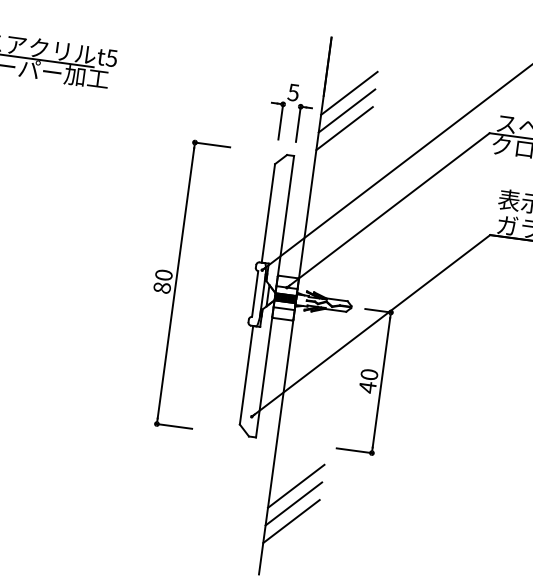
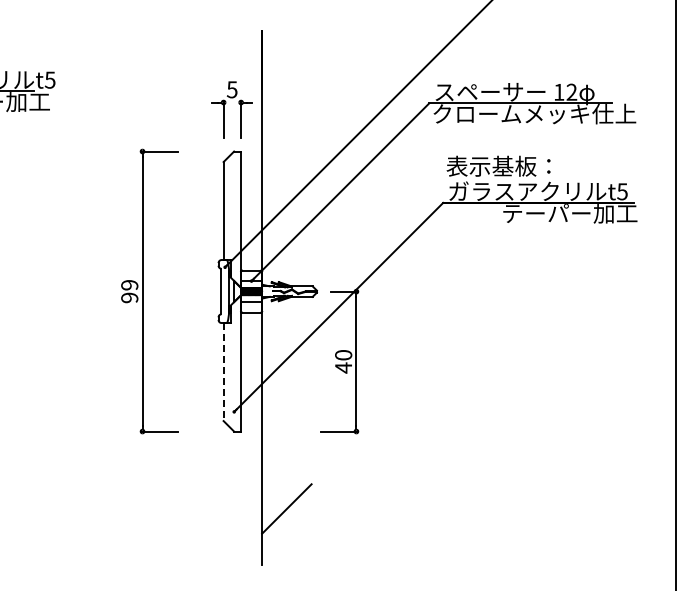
line: (349, 92) -> (286, 82), removed
line: (346, 110) -> (286, 100), removed
line: (344, 127) -> (286, 117), removed
text: (162, 281) -> (129, 291), 80 -> 99
line: (246, 375) -> (223, 372), solid -> dashed
line: (295, 485) -> (286, 473), removed
line: (293, 503) -> (286, 491), removed

